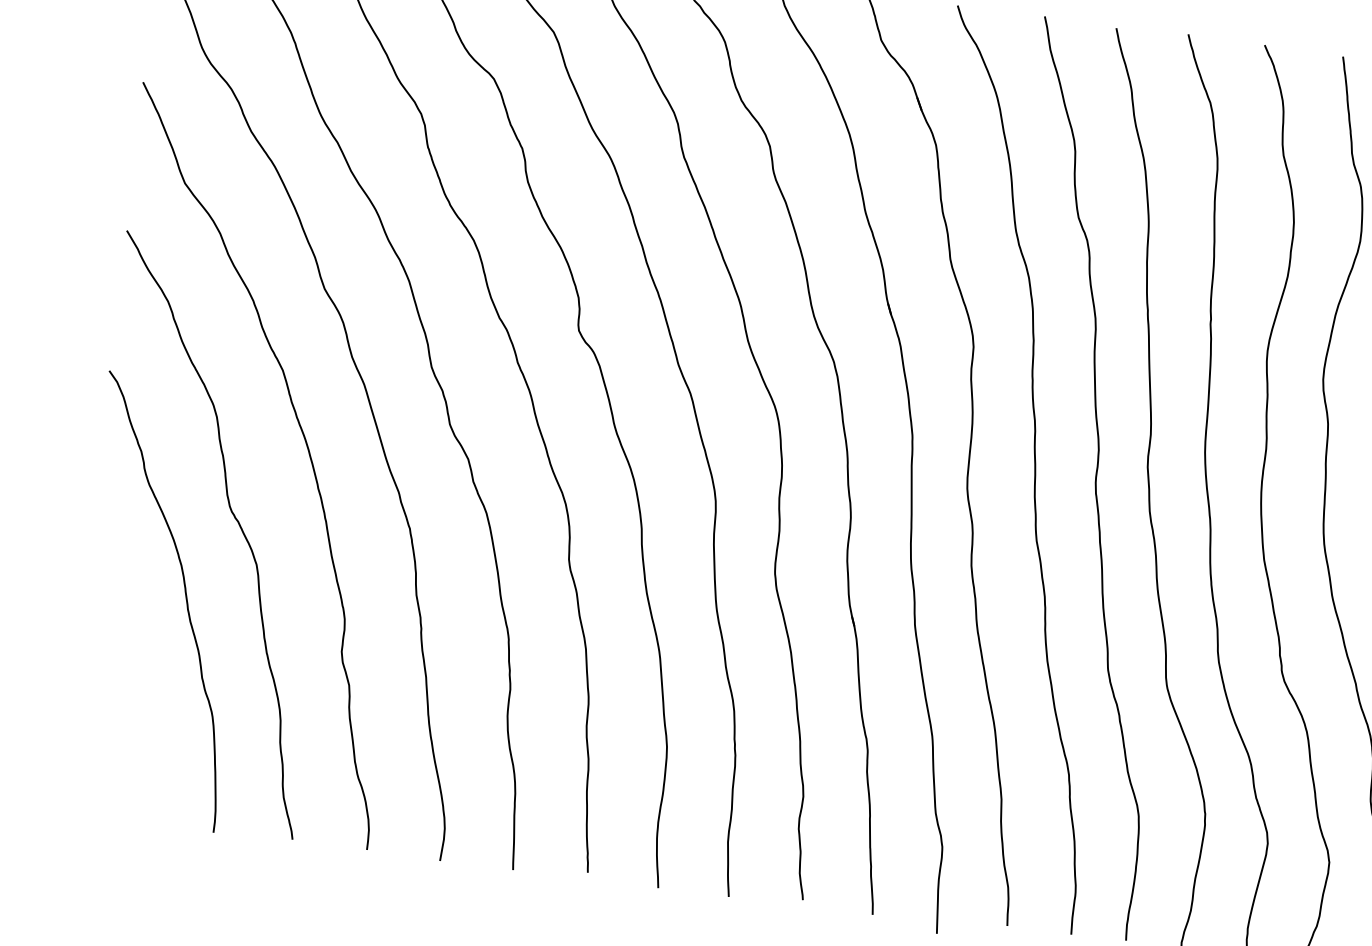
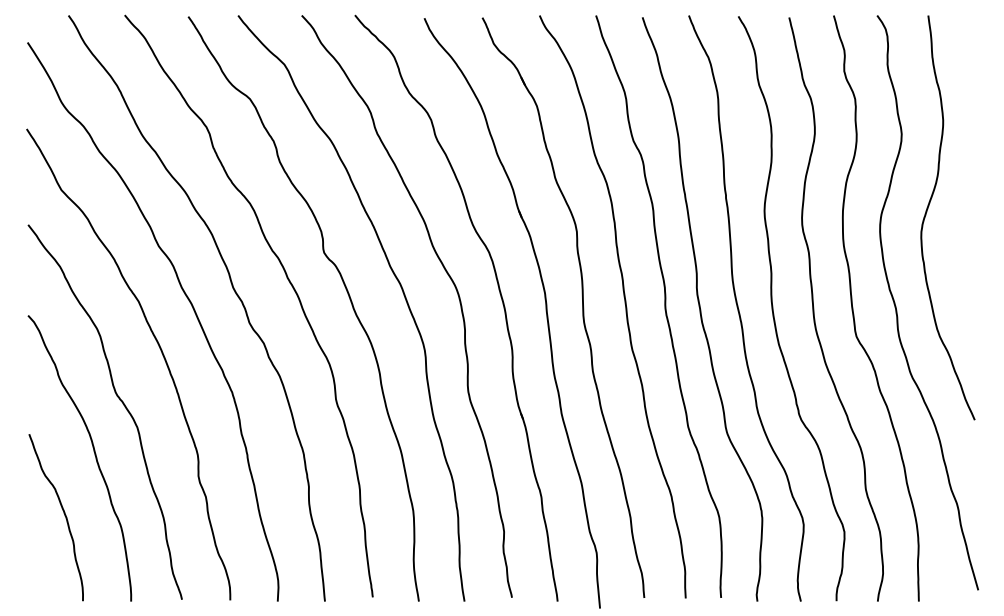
curve: (125, 683) -> (63, 513), added

